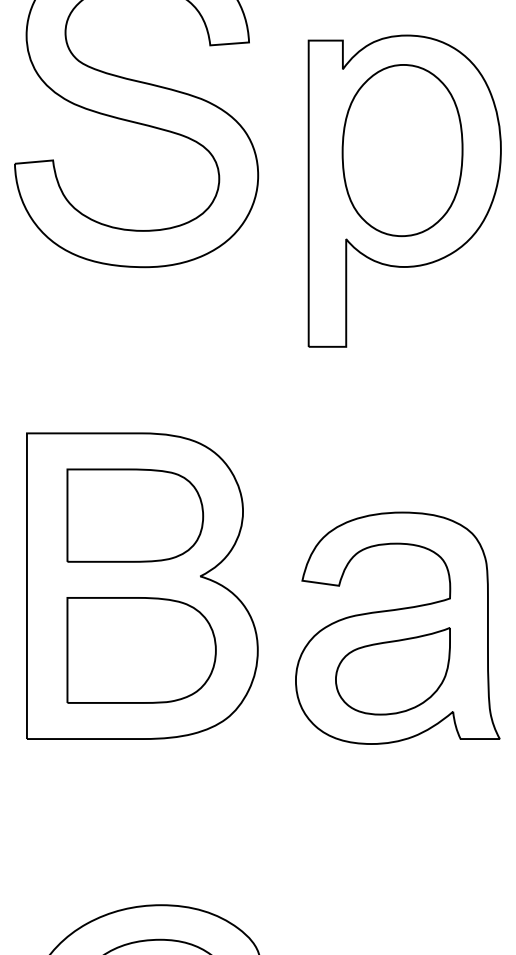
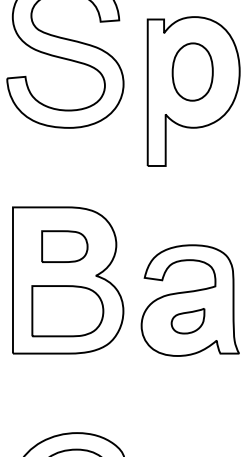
part: (402, 149) -> (192, 71), size x0.7
part: (134, 515) -> (64, 246), size x0.7
part: (391, 669) -> (187, 320), size x0.6

